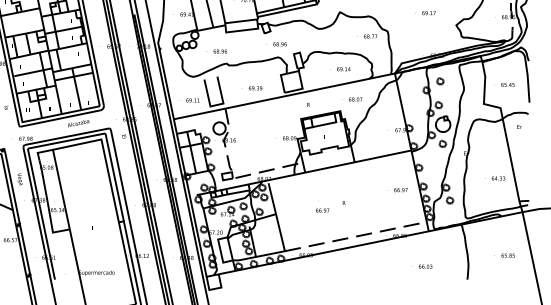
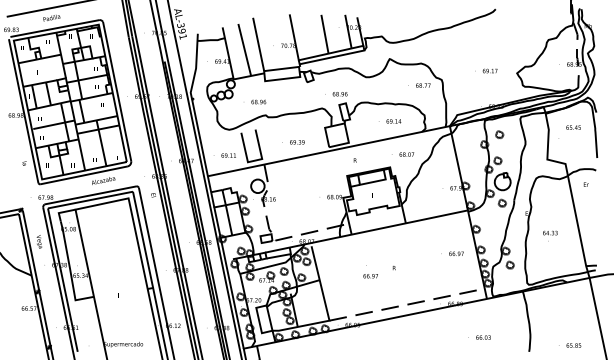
text: (425, 12) -> (486, 70), moved
text: (276, 44) -> (336, 94), moved
text: (507, 84) -> (573, 127), moved
text: (498, 177) -> (550, 232), moved
text: (505, 255) -> (570, 345), moved

